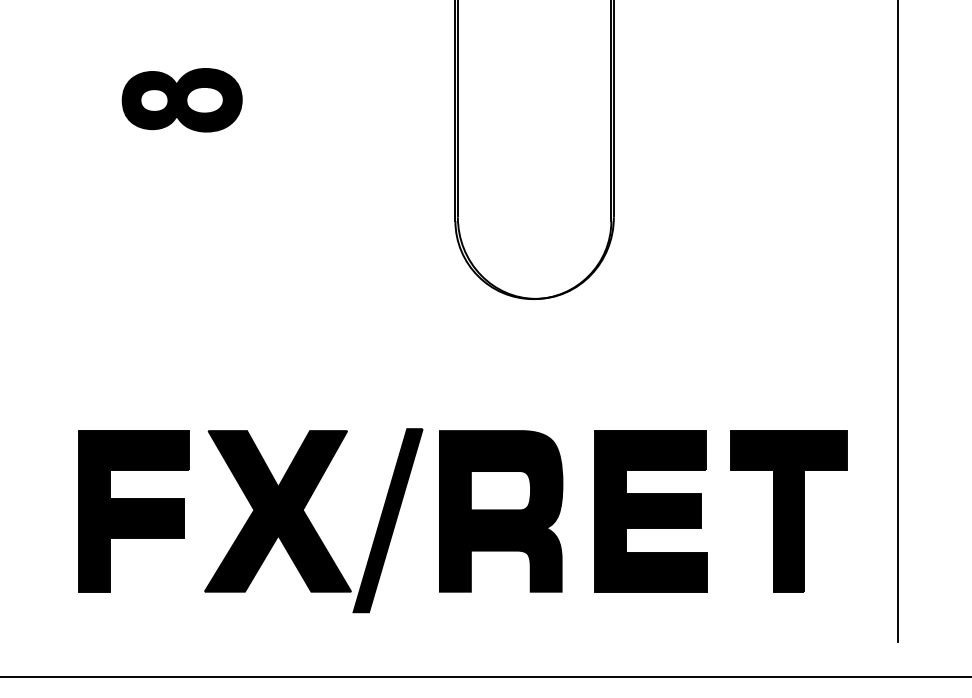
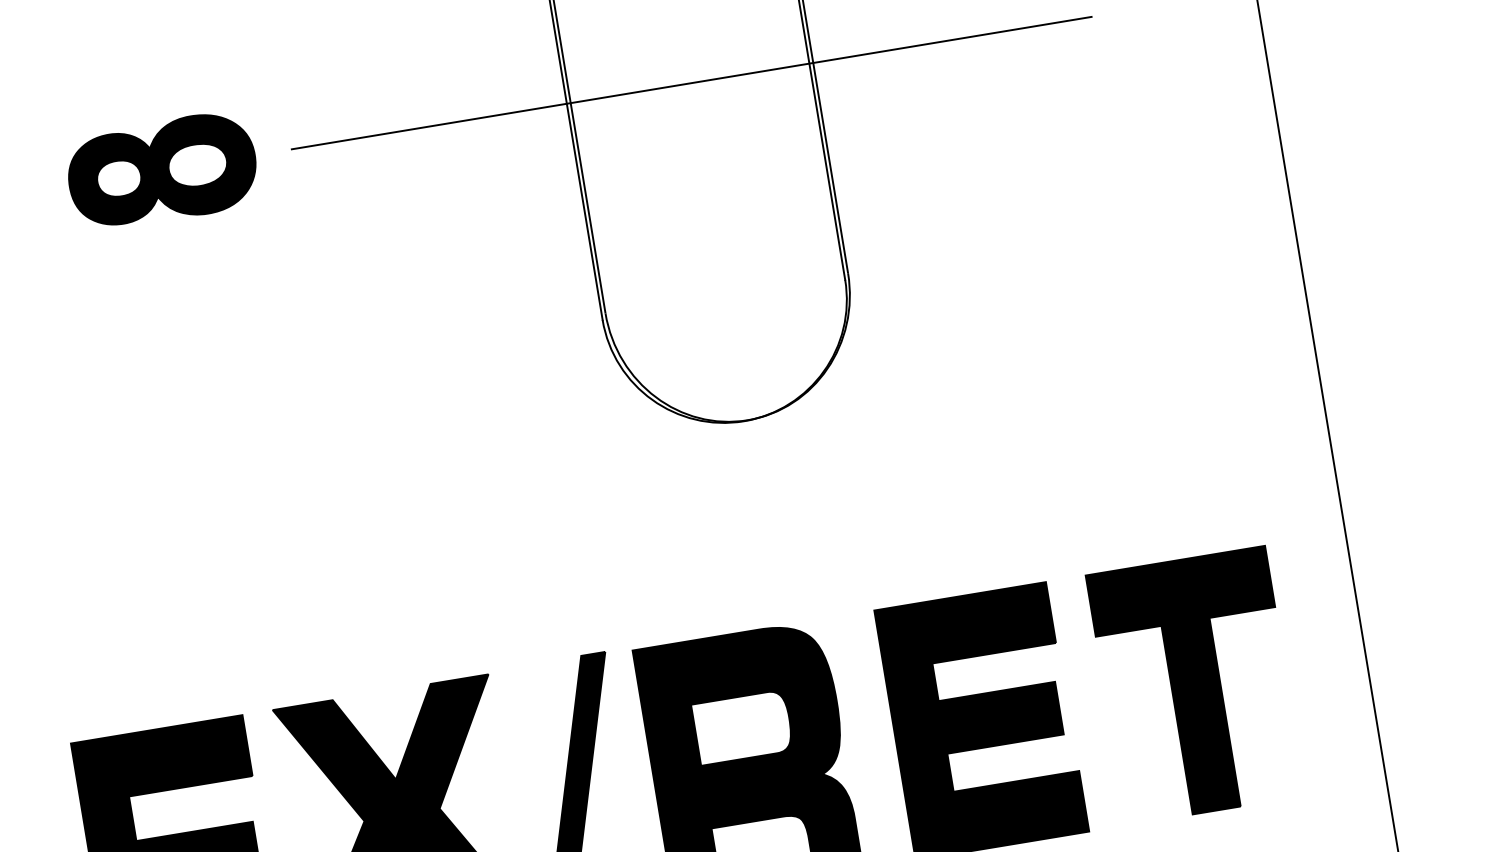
line: (535, 82) -> (691, 83), added
part: (181, 100) -> (161, 171), moved

